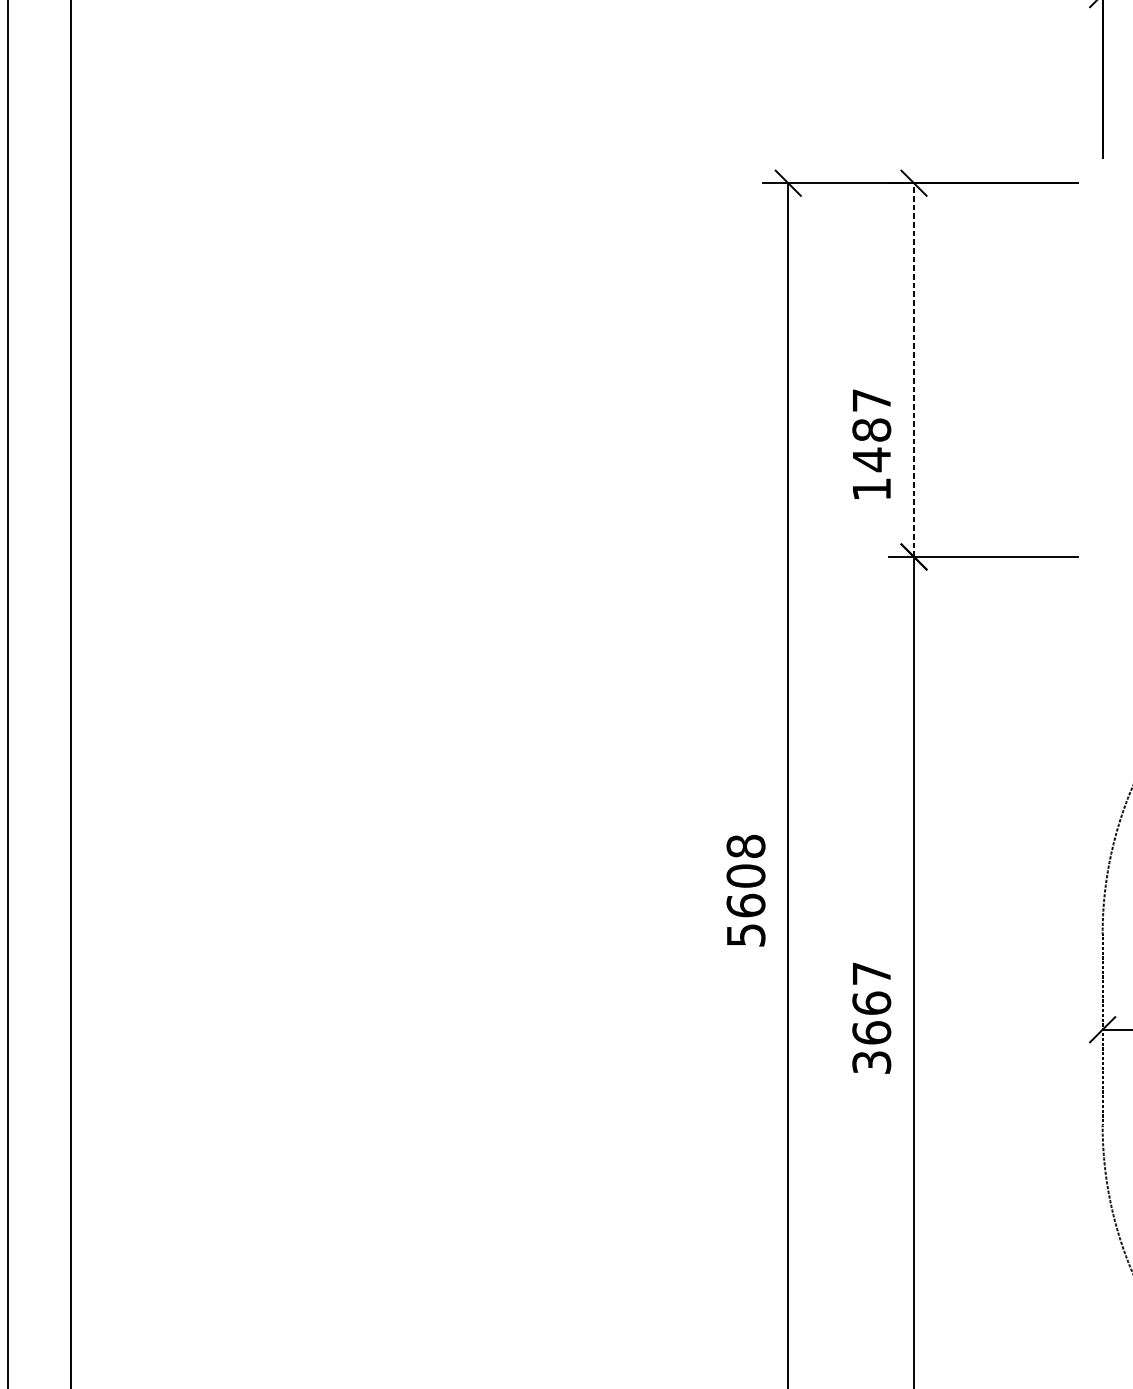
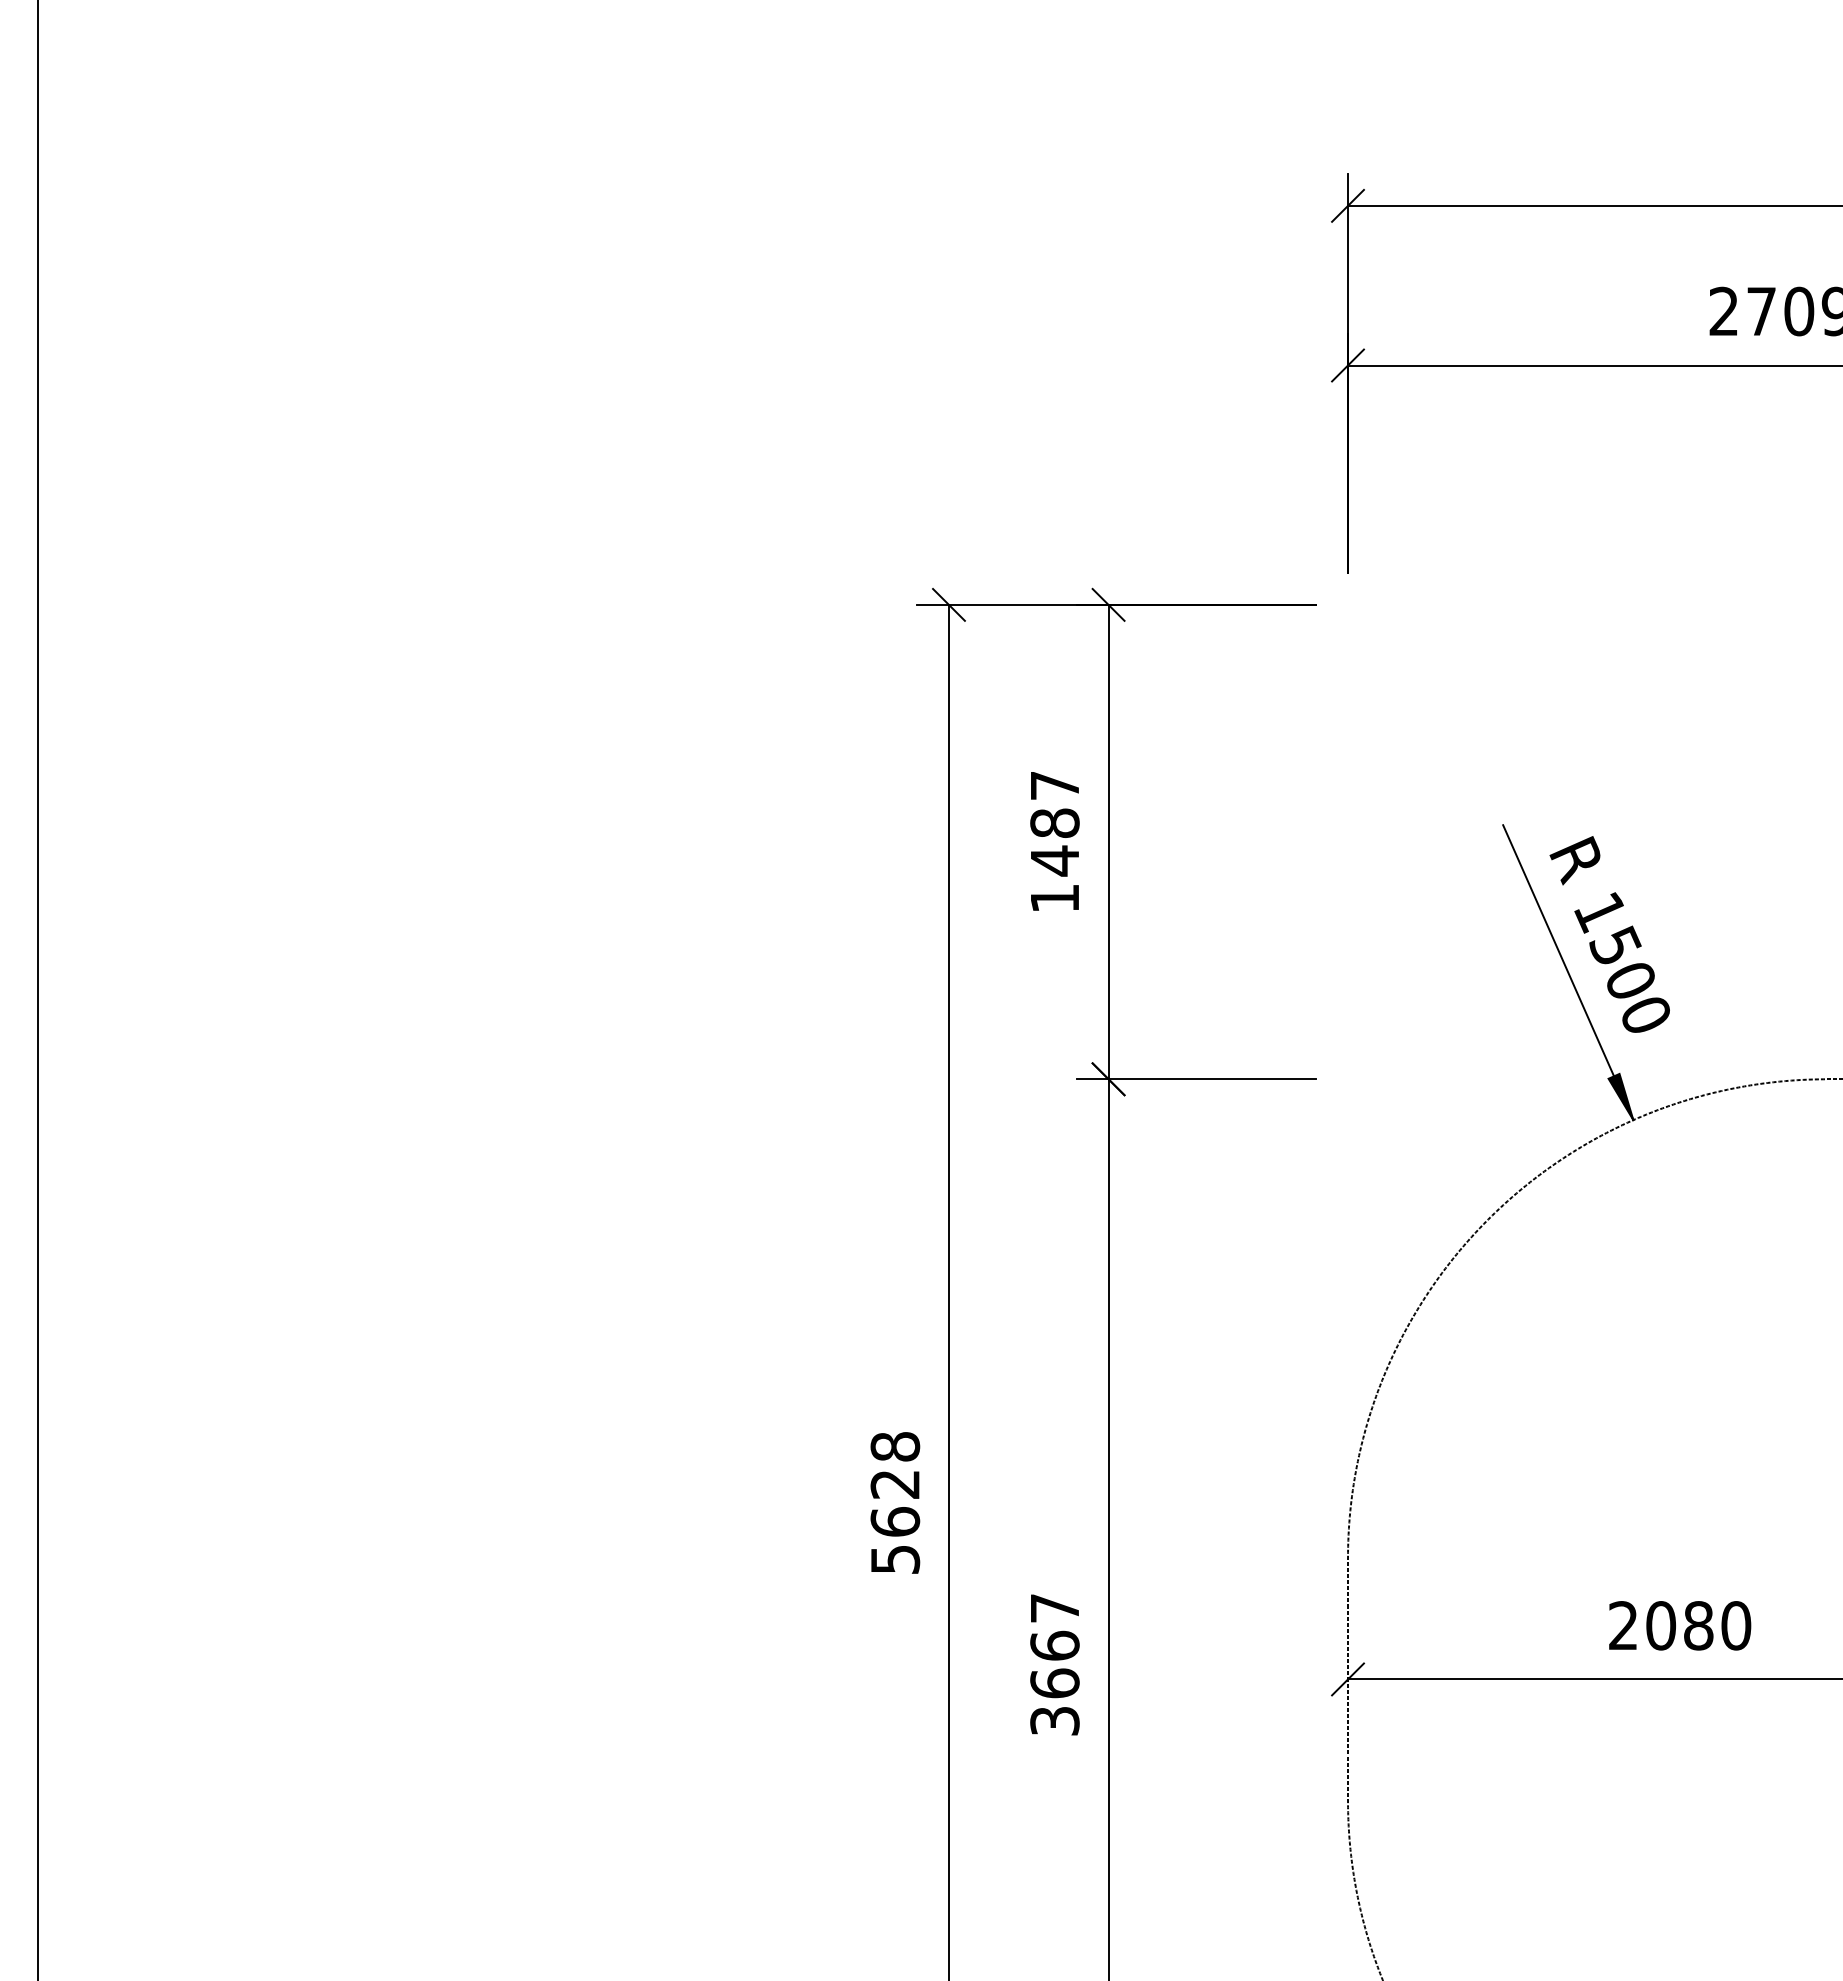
line: (913, 369) -> (1108, 841), dashed -> solid
text: (871, 444) -> (1054, 841), moved
text: (746, 876) -> (895, 1484), 5608 -> 5628

